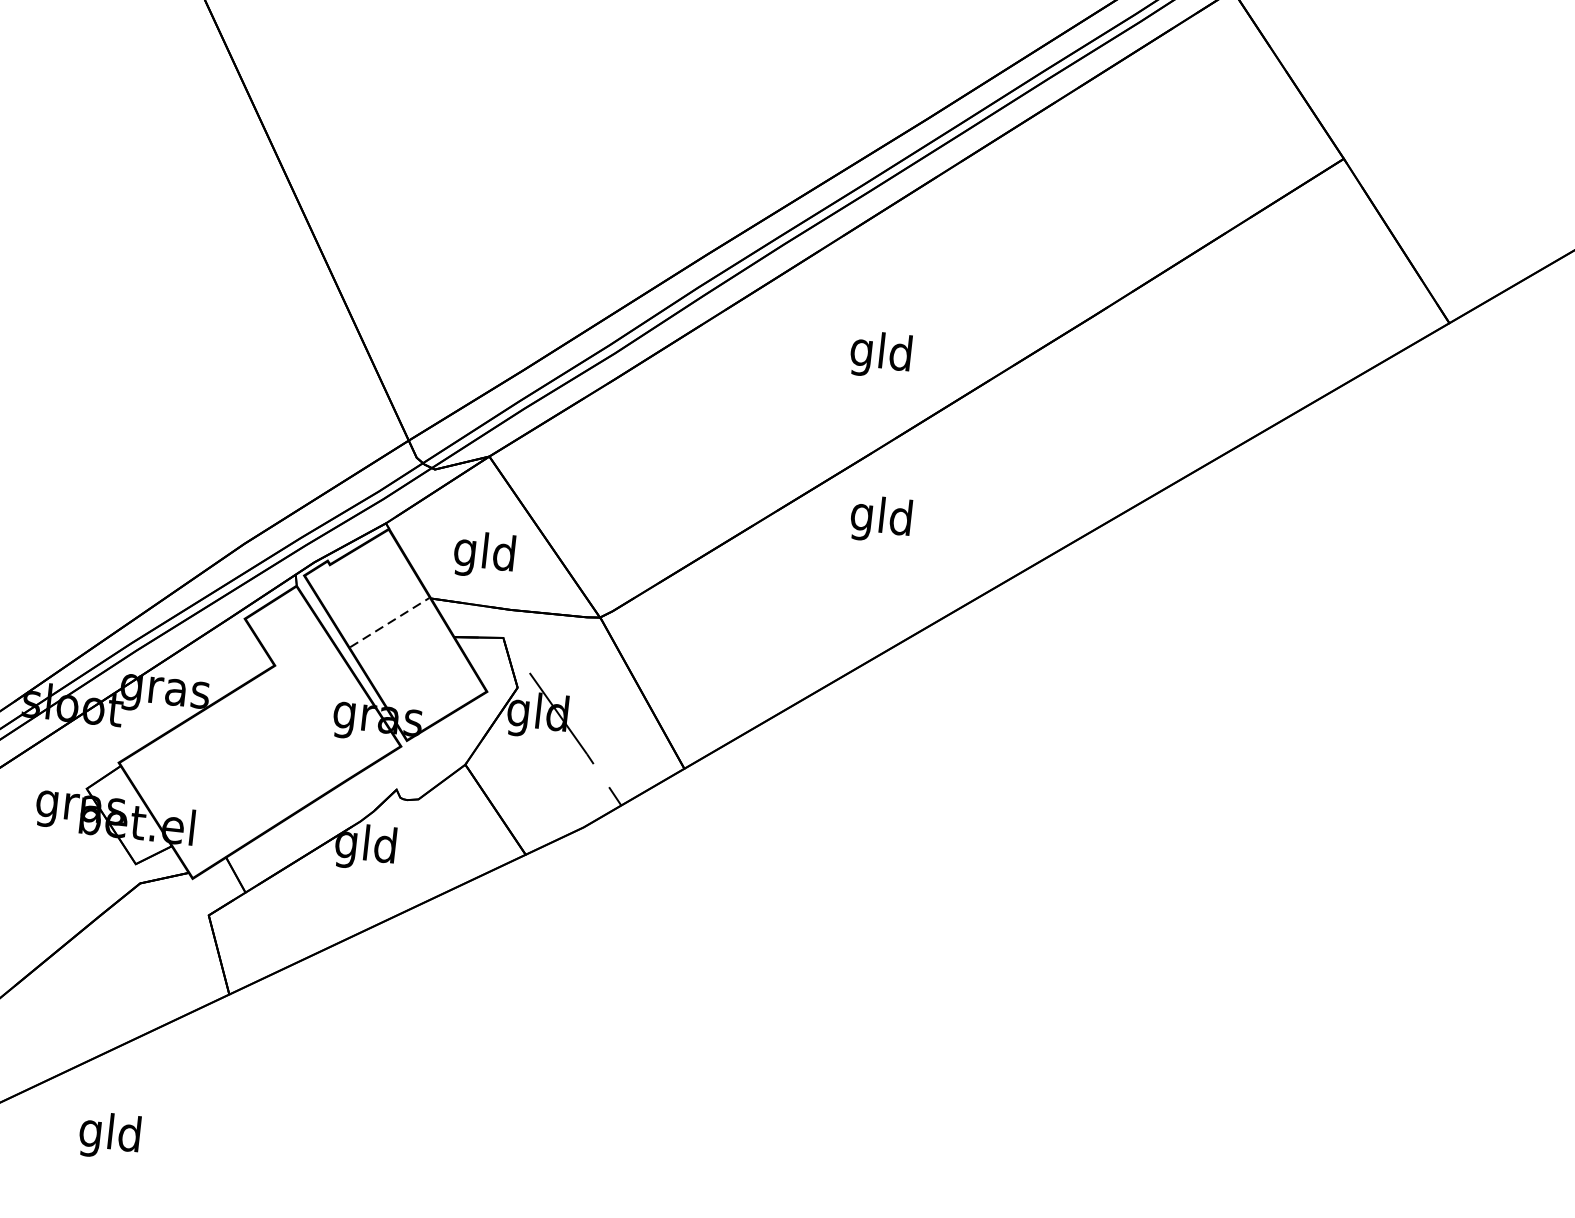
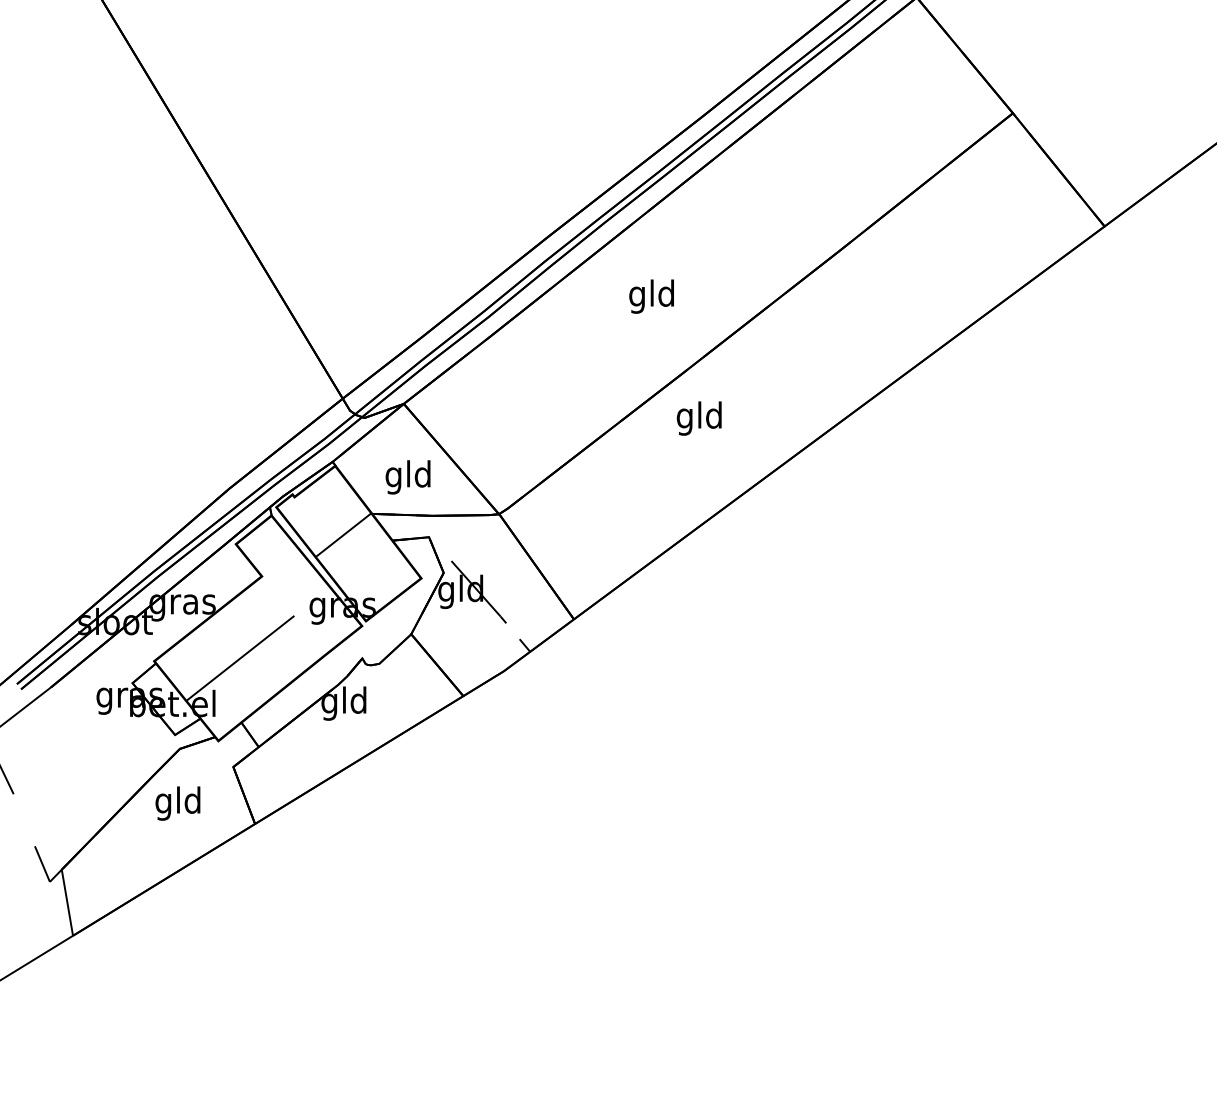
text: (880, 354) -> (651, 296), moved
line: (389, 623) -> (343, 535), dashed -> solid
line: (232, 771) -> (239, 658), added
text: (109, 1135) -> (177, 803), moved

